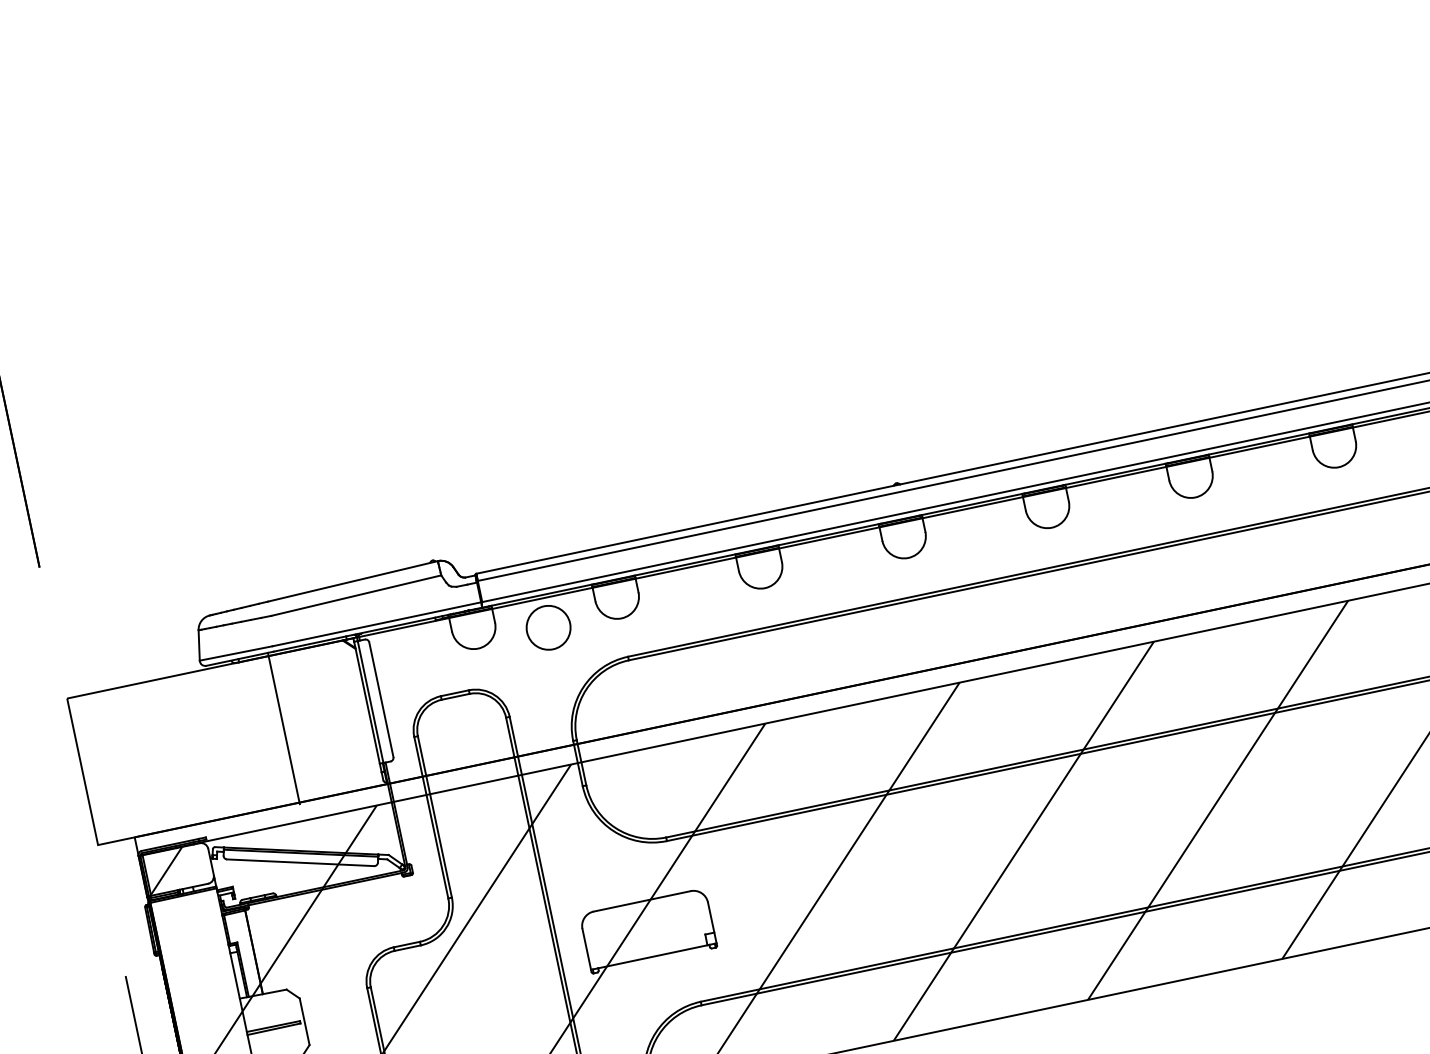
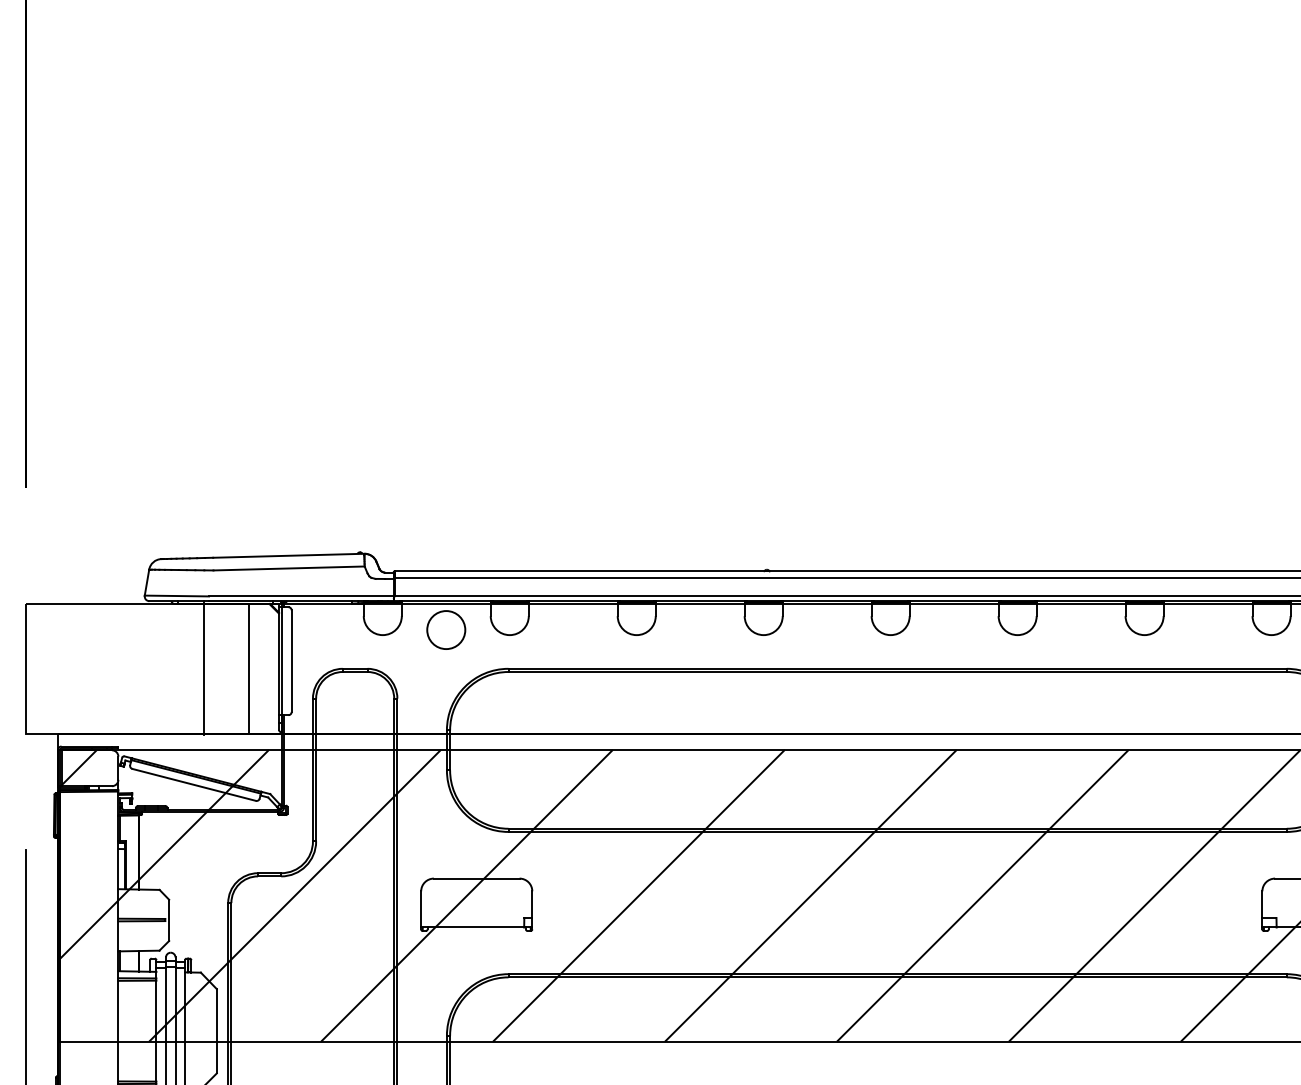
line: (335, 718) -> (249, 668), added

